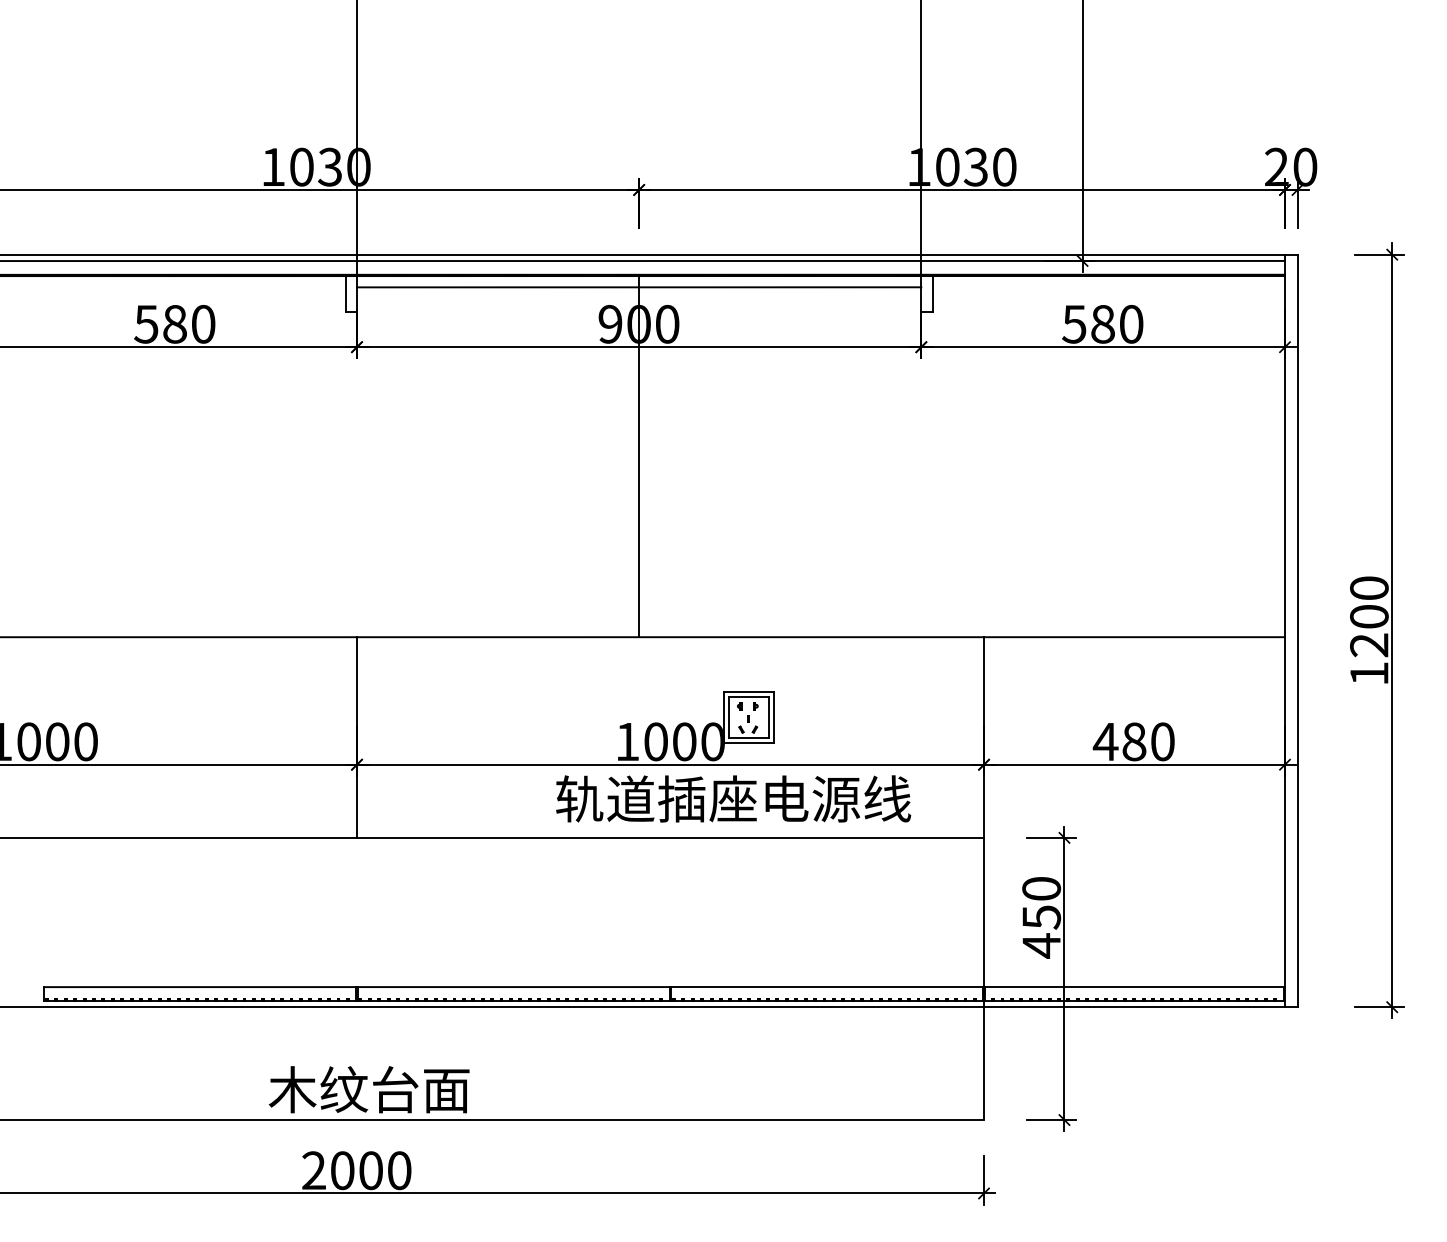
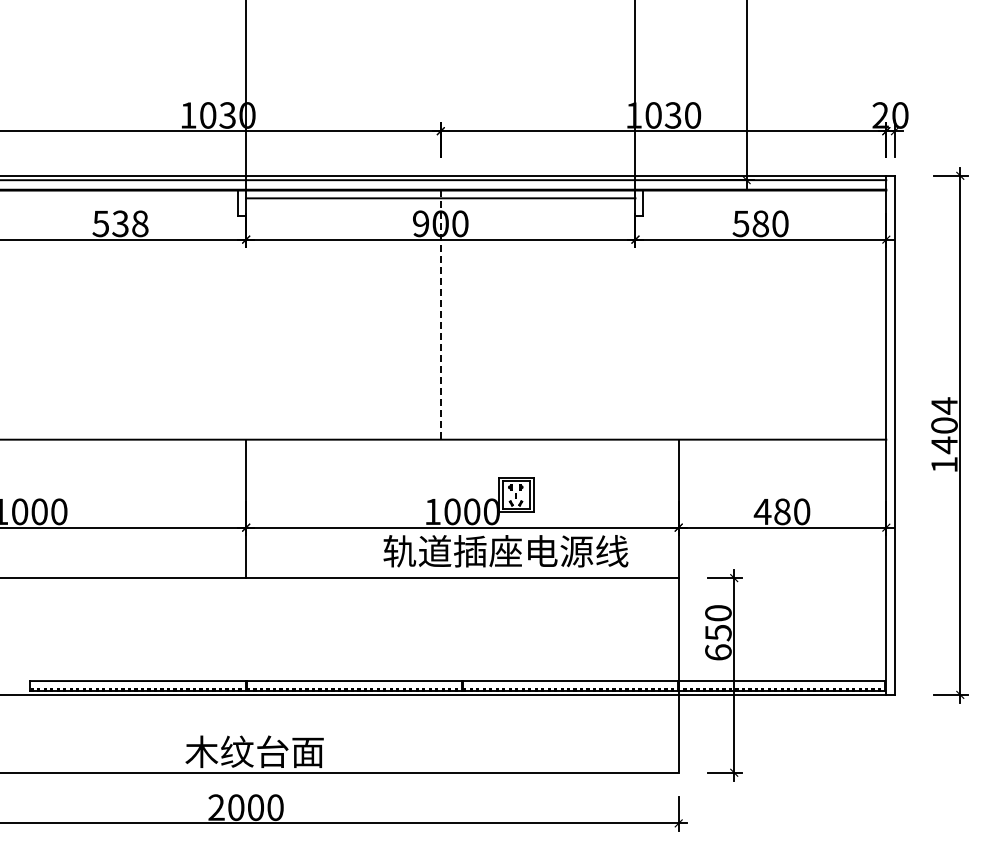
text: (189, 323) -> (130, 223), 580 -> 538
line: (638, 455) -> (440, 314), solid -> dashed
text: (1369, 616) -> (944, 425), 1200 -> 1404
text: (1041, 945) -> (718, 652), 450 -> 650

